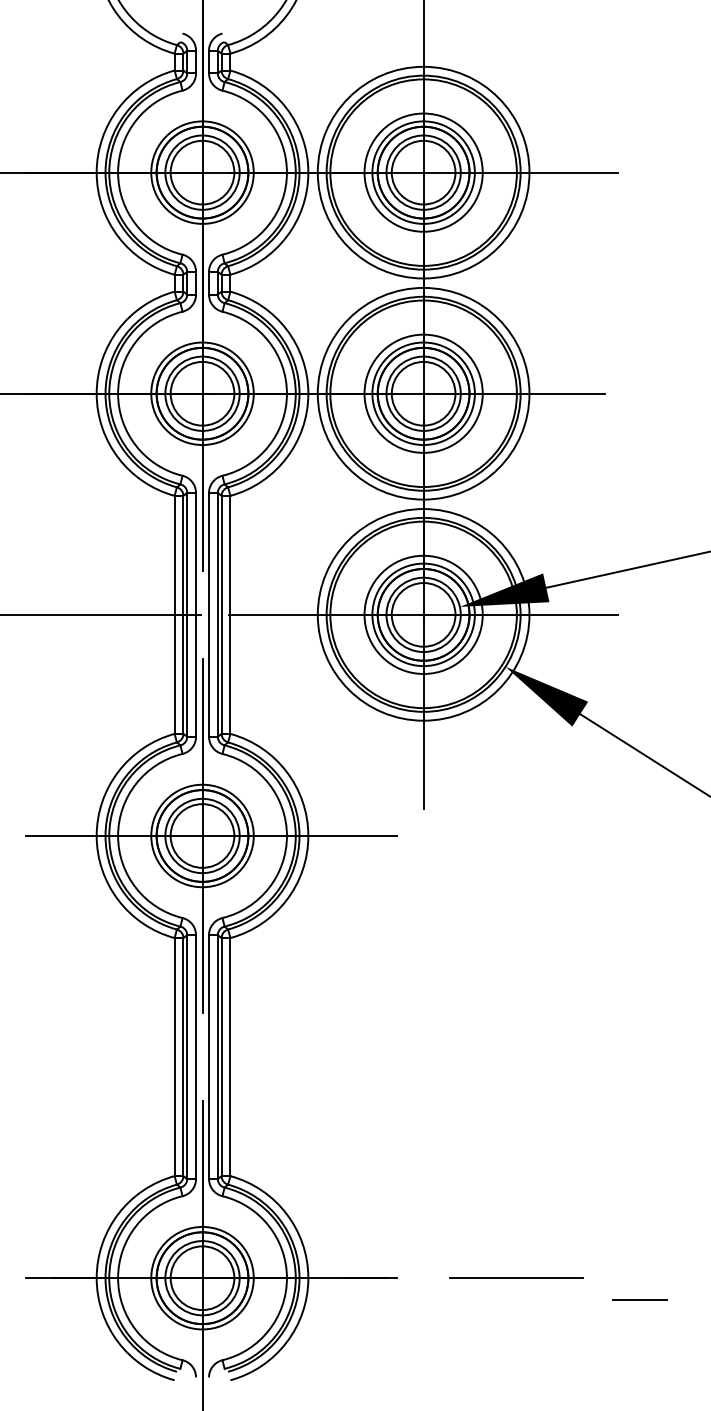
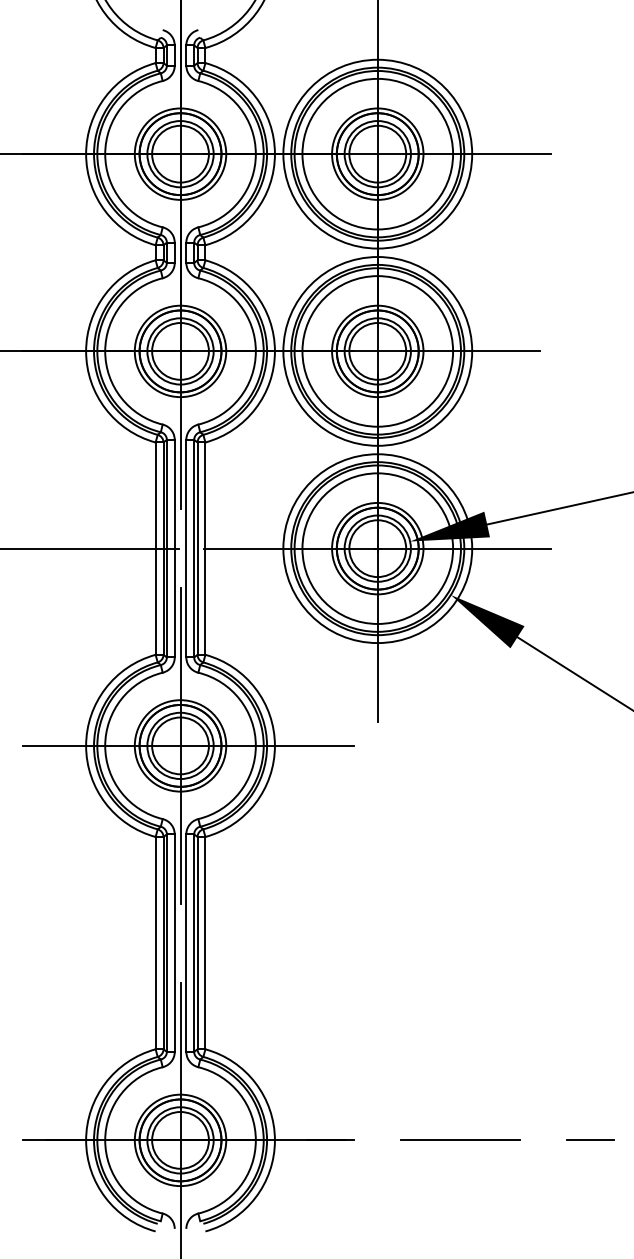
circle: (423, 171) -> (377, 153), size x1.43
circle: (423, 393) -> (377, 351), size x1.43
circle: (423, 614) -> (377, 548), size x1.43
line: (639, 1298) -> (590, 1139), moved

